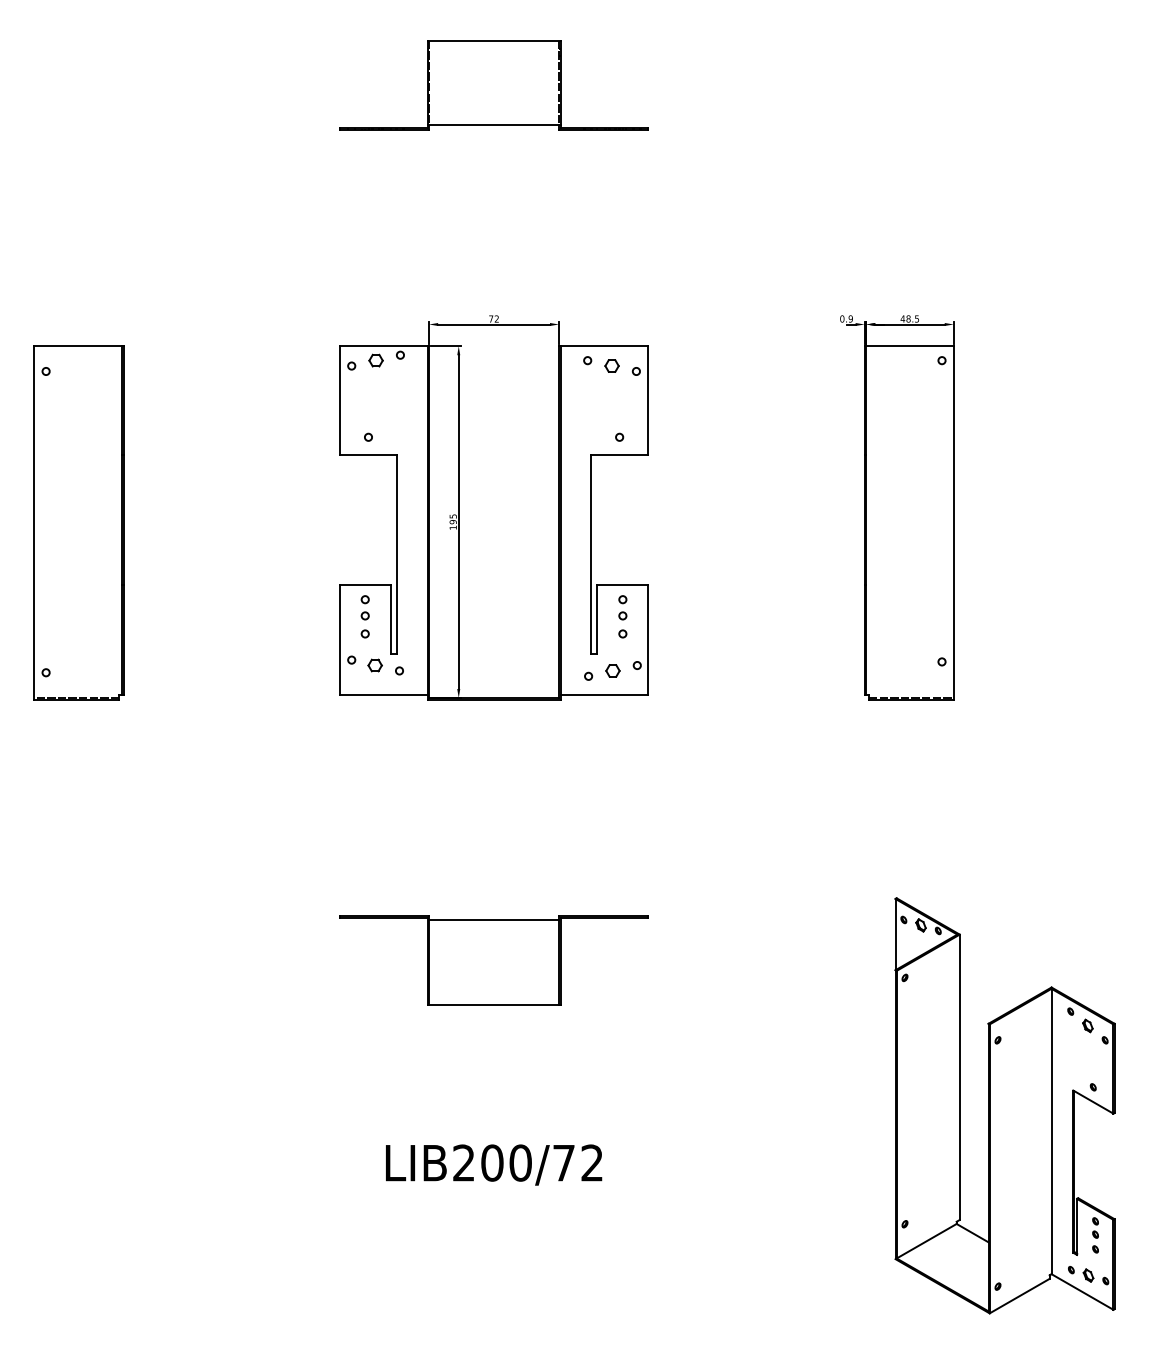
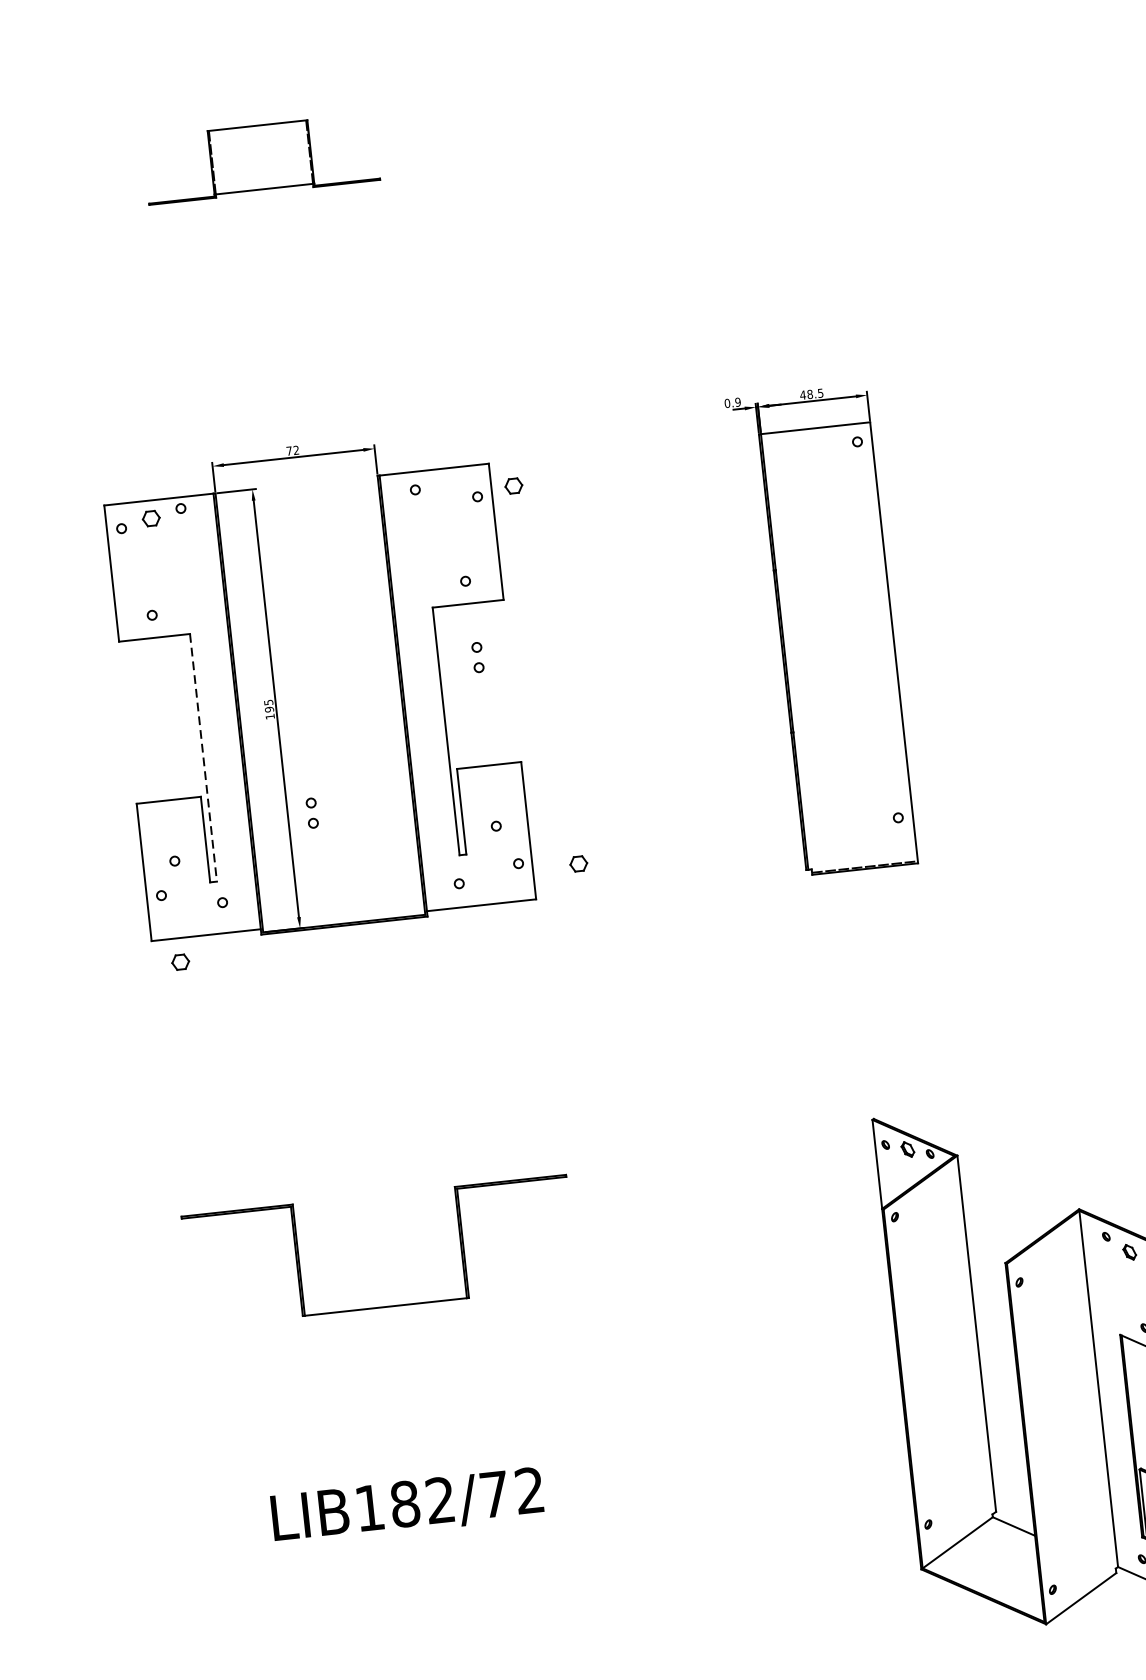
part: (493, 85) -> (260, 159), size x0.6
part: (611, 365) -> (513, 485), moved
line: (396, 555) -> (203, 758), solid -> dashed
part: (364, 607) -> (311, 812), moved
part: (622, 607) -> (477, 657), moved
part: (374, 665) -> (179, 962), moved
part: (612, 670) -> (578, 863), moved
line: (494, 920) -> (374, 1201), removed
text: (492, 1162) -> (405, 1503), LIB200/72 -> LIB182/72

